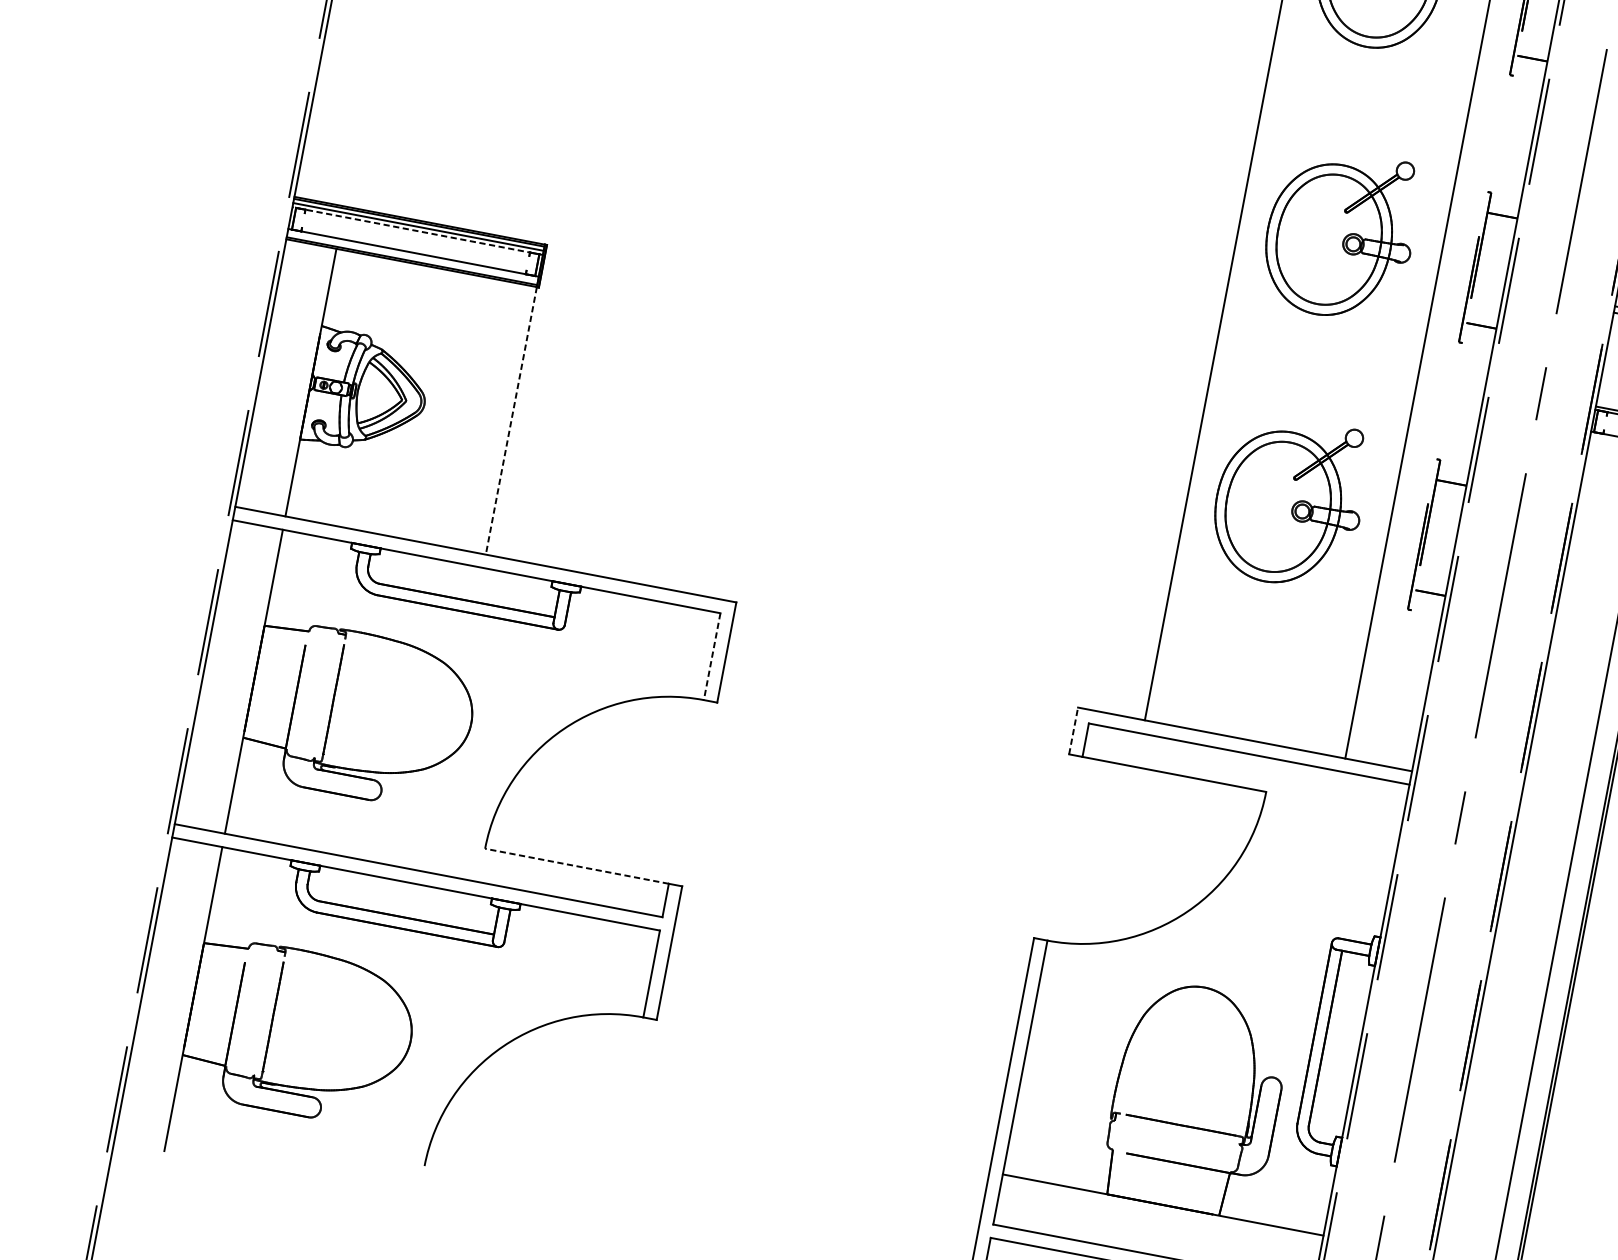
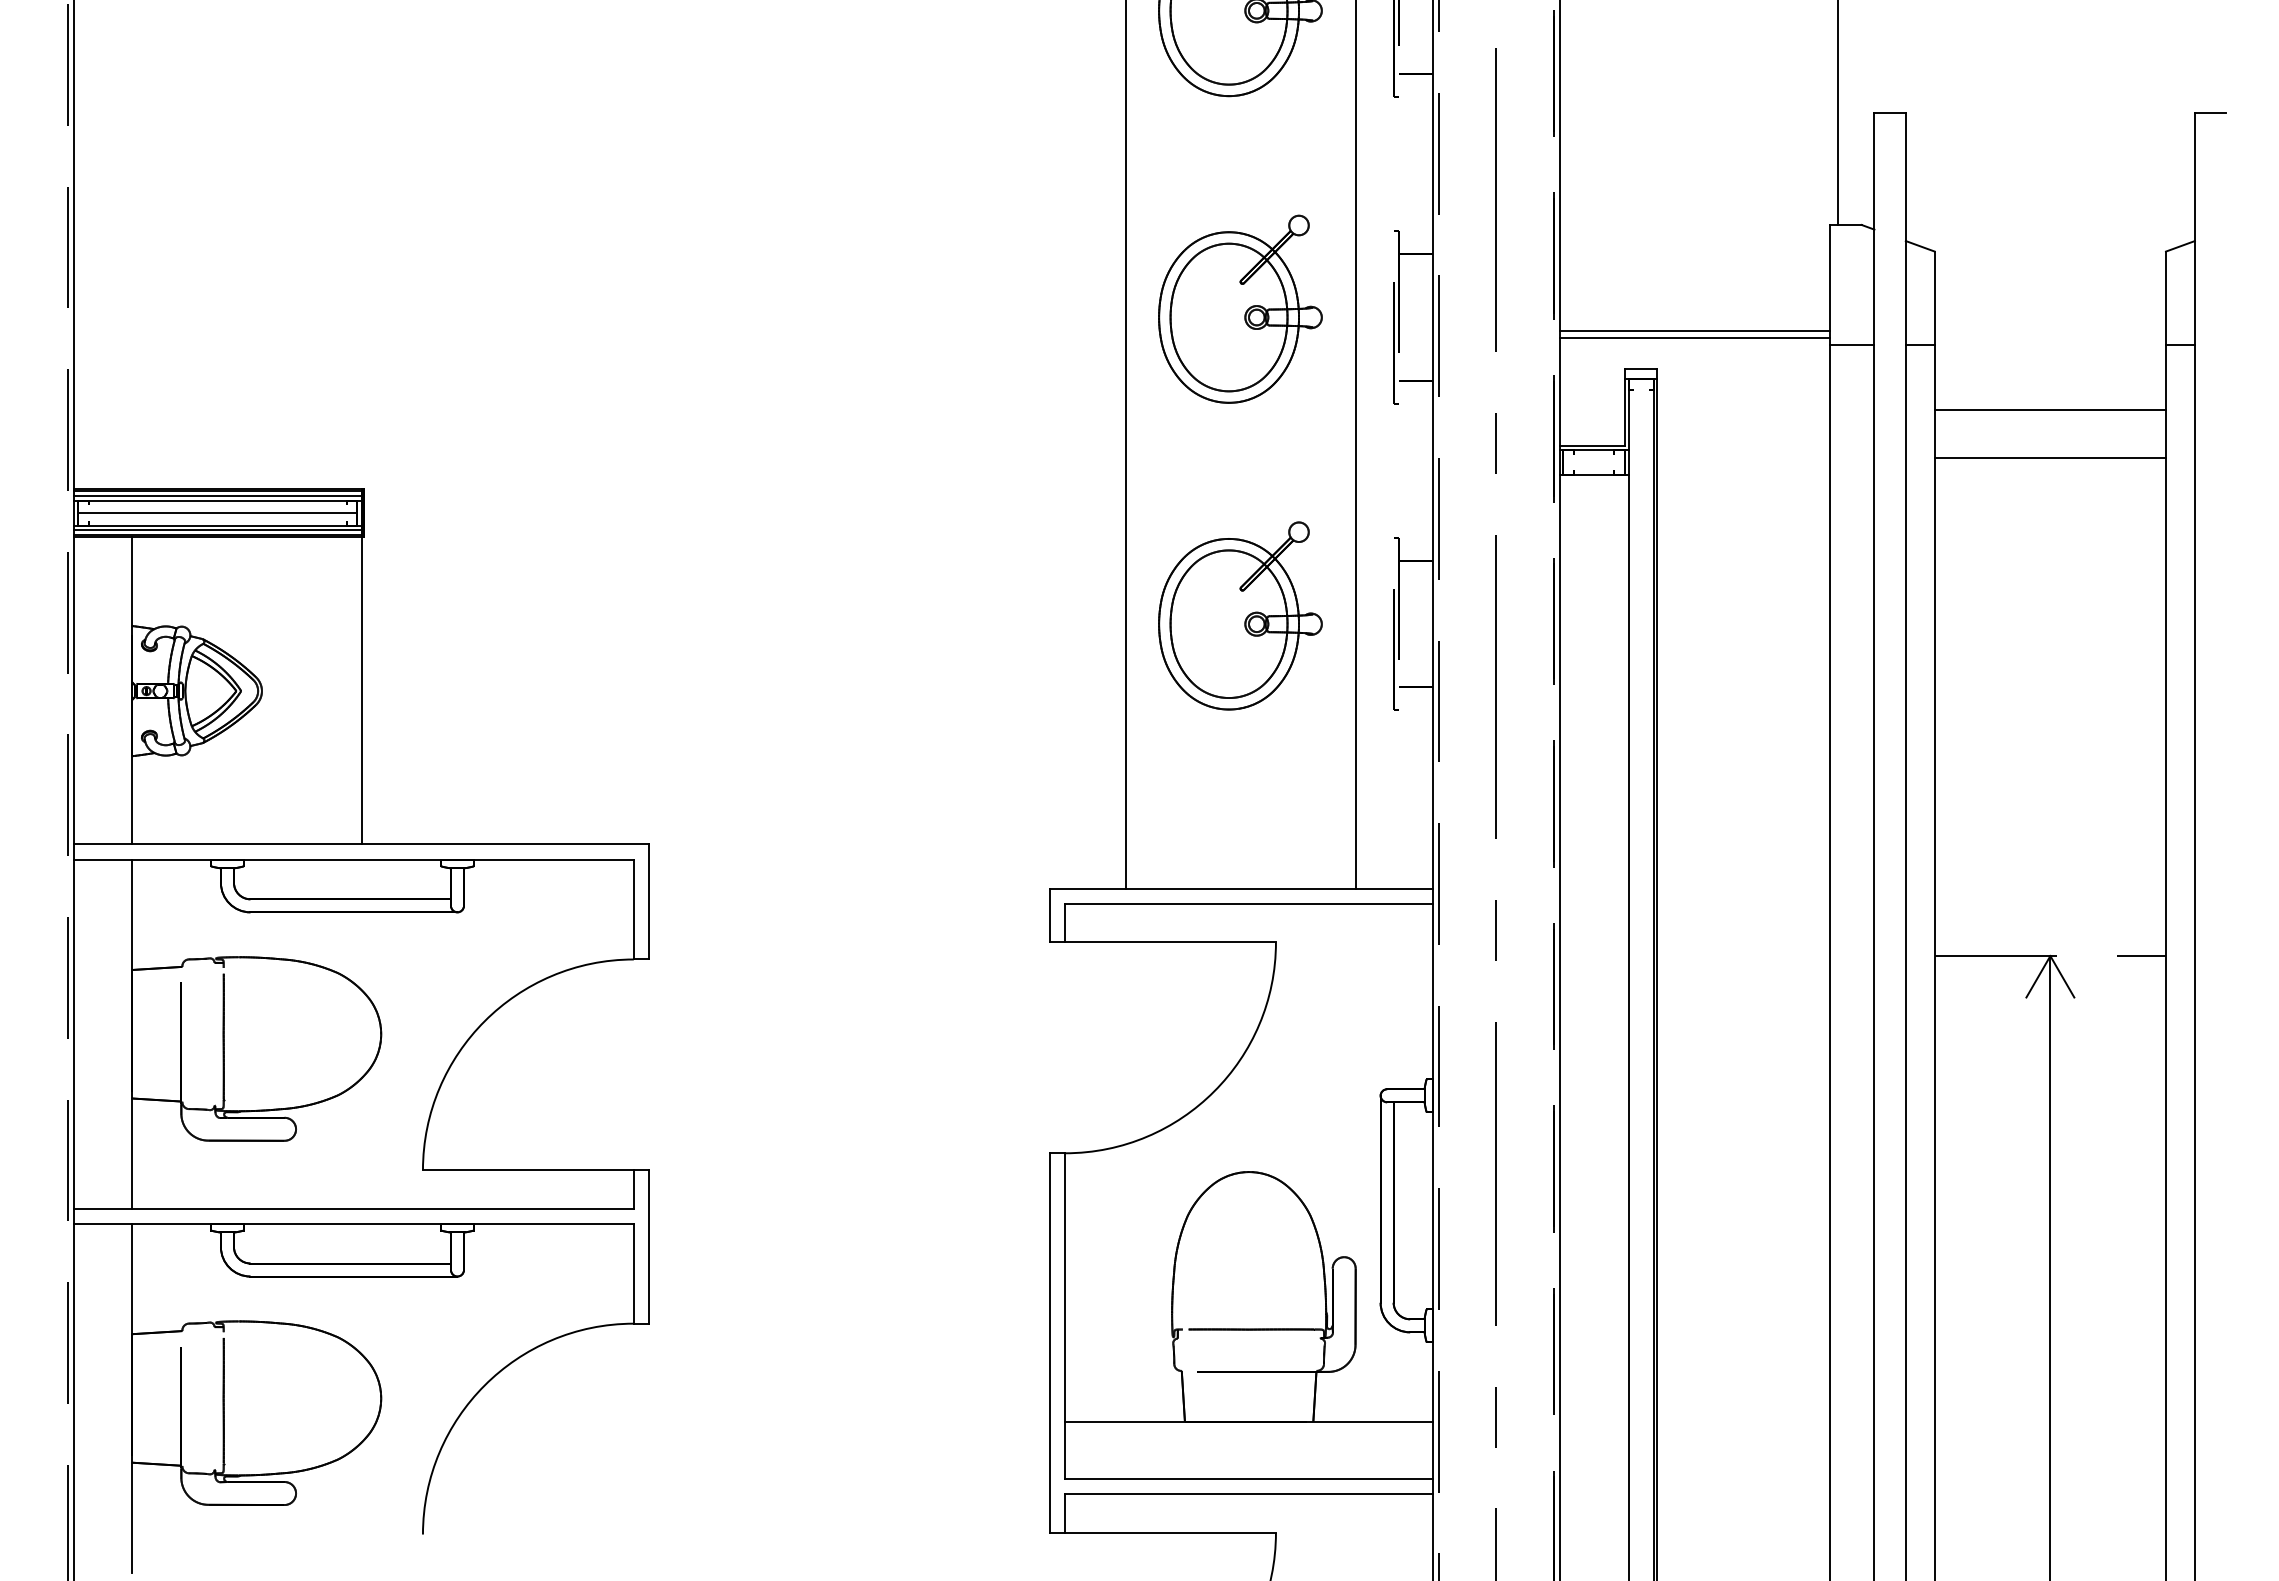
line: (417, 230) -> (217, 500), dashed -> solid
line: (415, 242) -> (217, 513), added
line: (412, 257) -> (217, 530), added
line: (511, 420) -> (361, 690), dashed -> solid
line: (711, 656) -> (633, 909), dashed -> solid
line: (1073, 730) -> (1049, 915), dashed -> solid
line: (576, 866) -> (527, 1170), dashed -> solid

